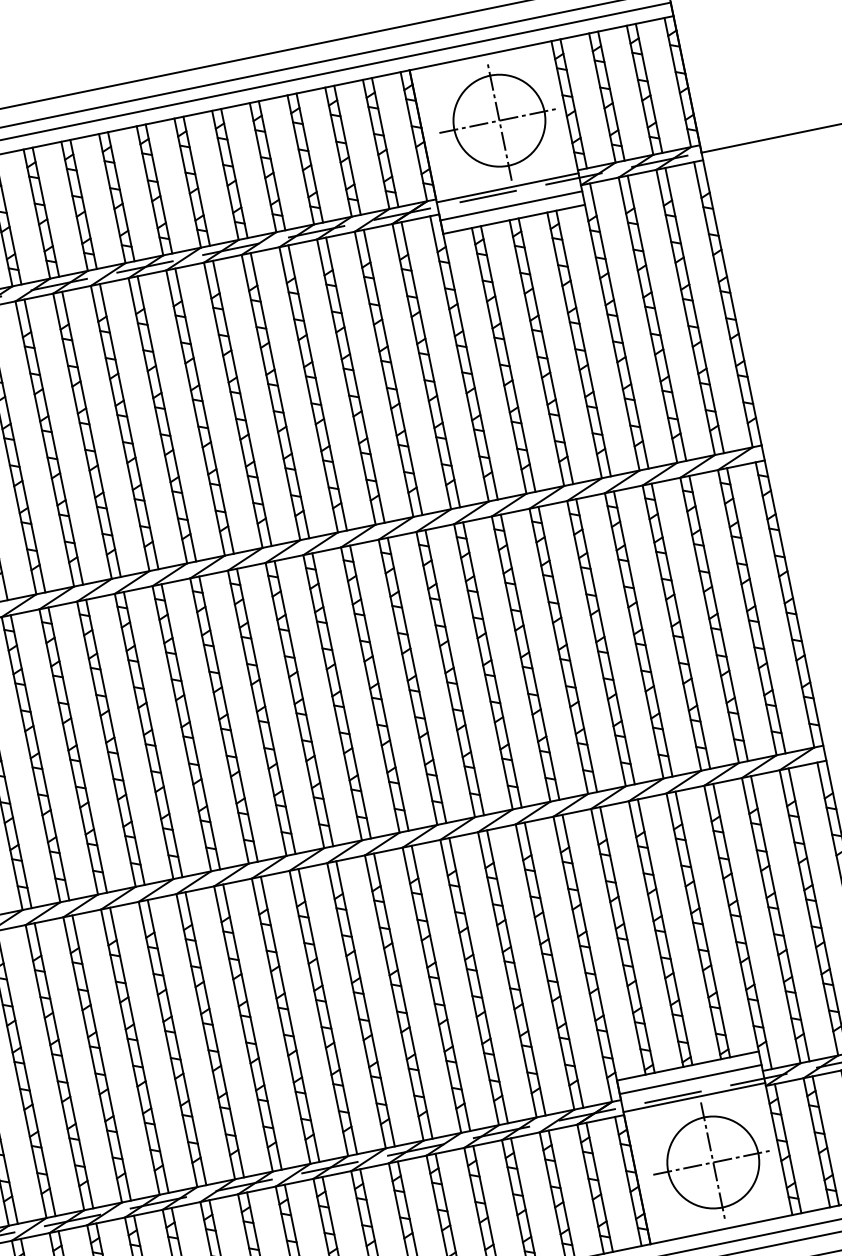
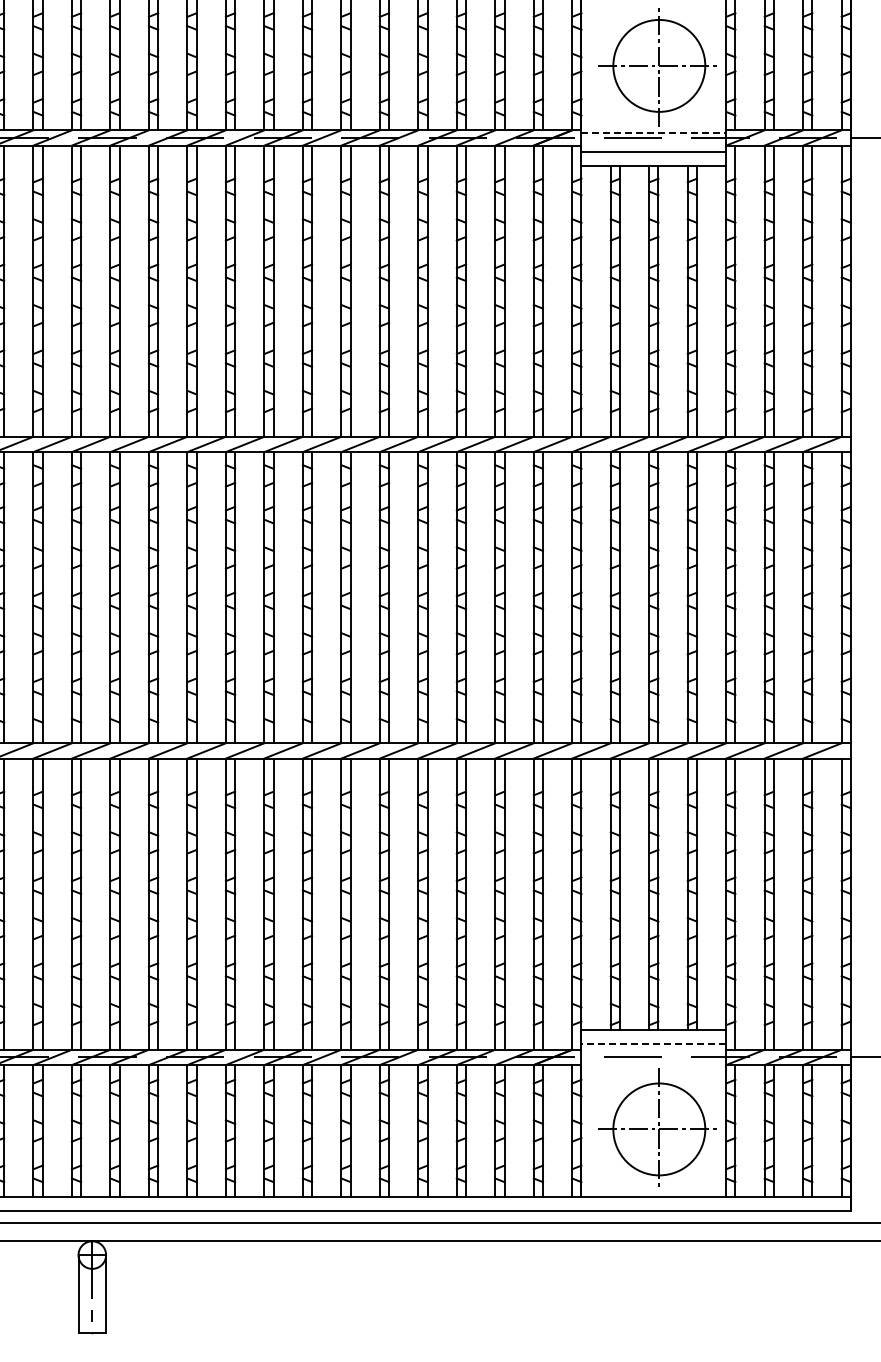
line: (508, 187) -> (654, 133), solid -> dashed
line: (690, 1079) -> (653, 1043), solid -> dashed
line: (694, 1098) -> (653, 1062), removed

